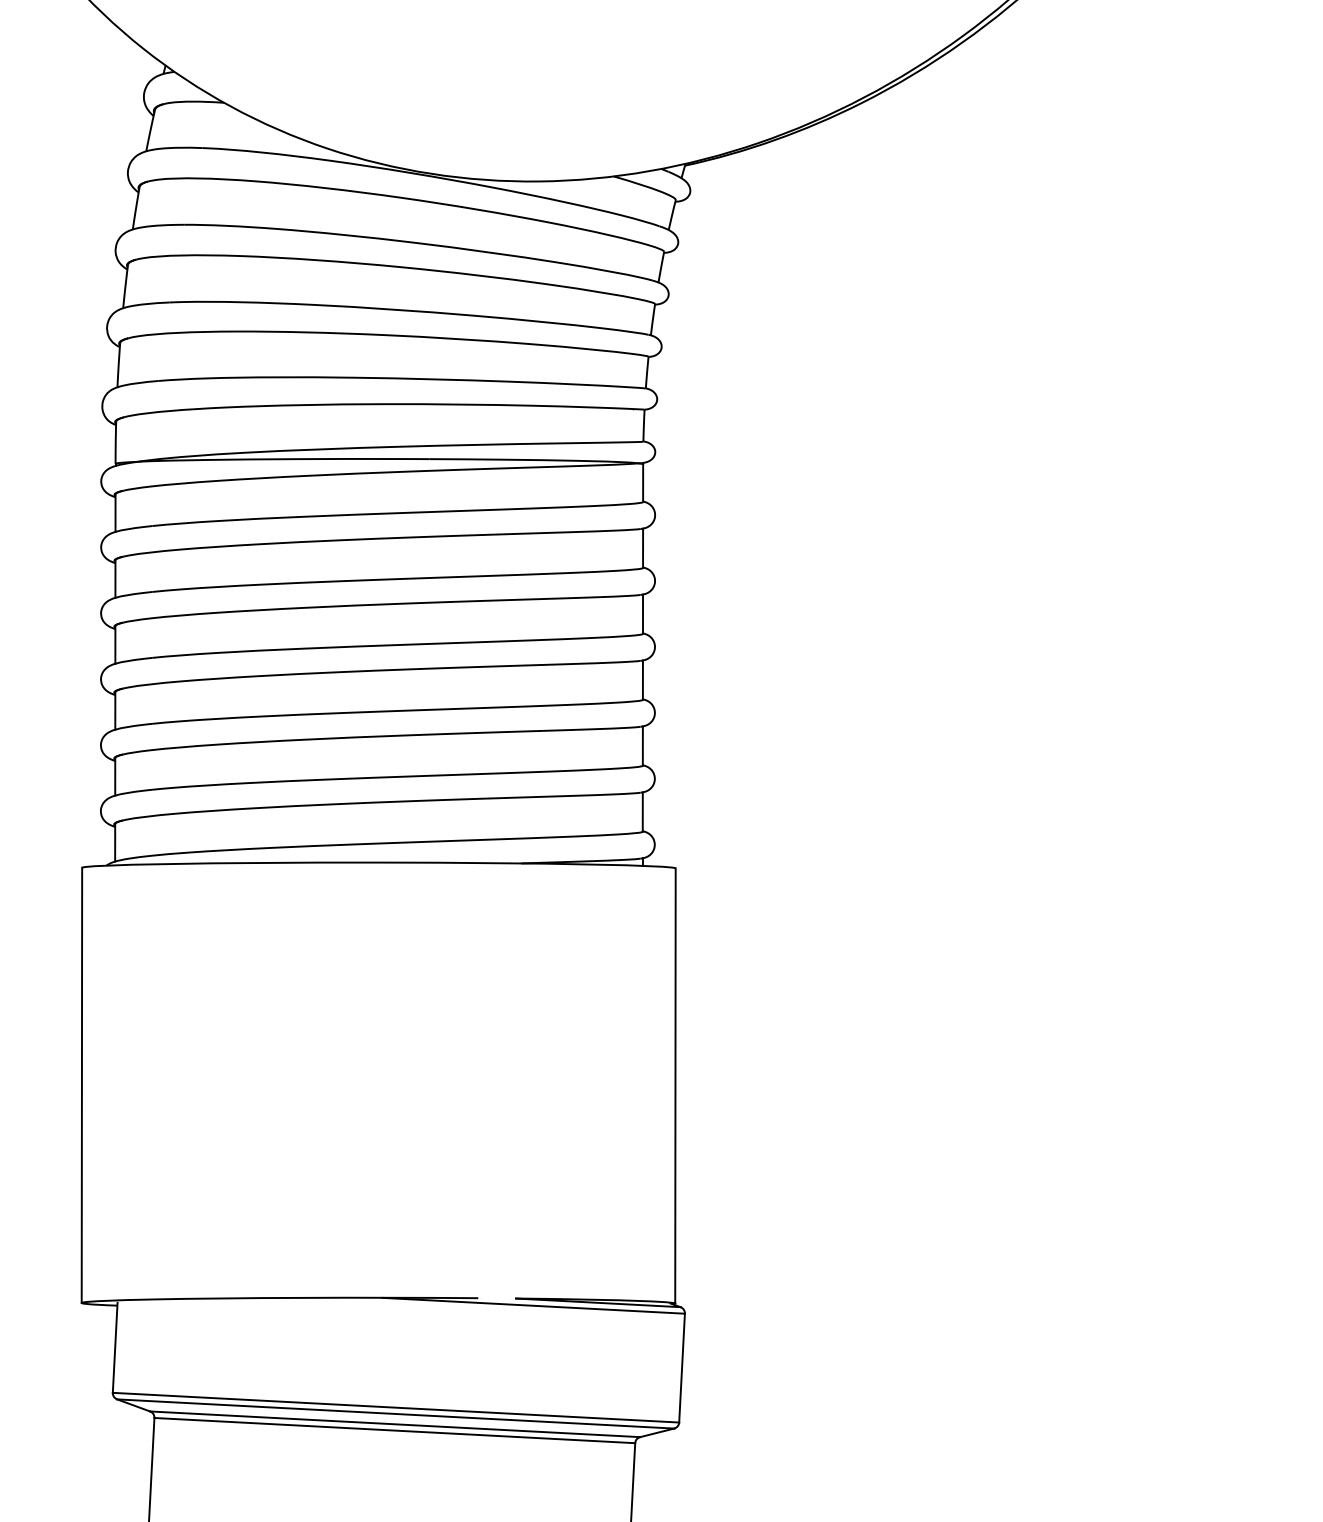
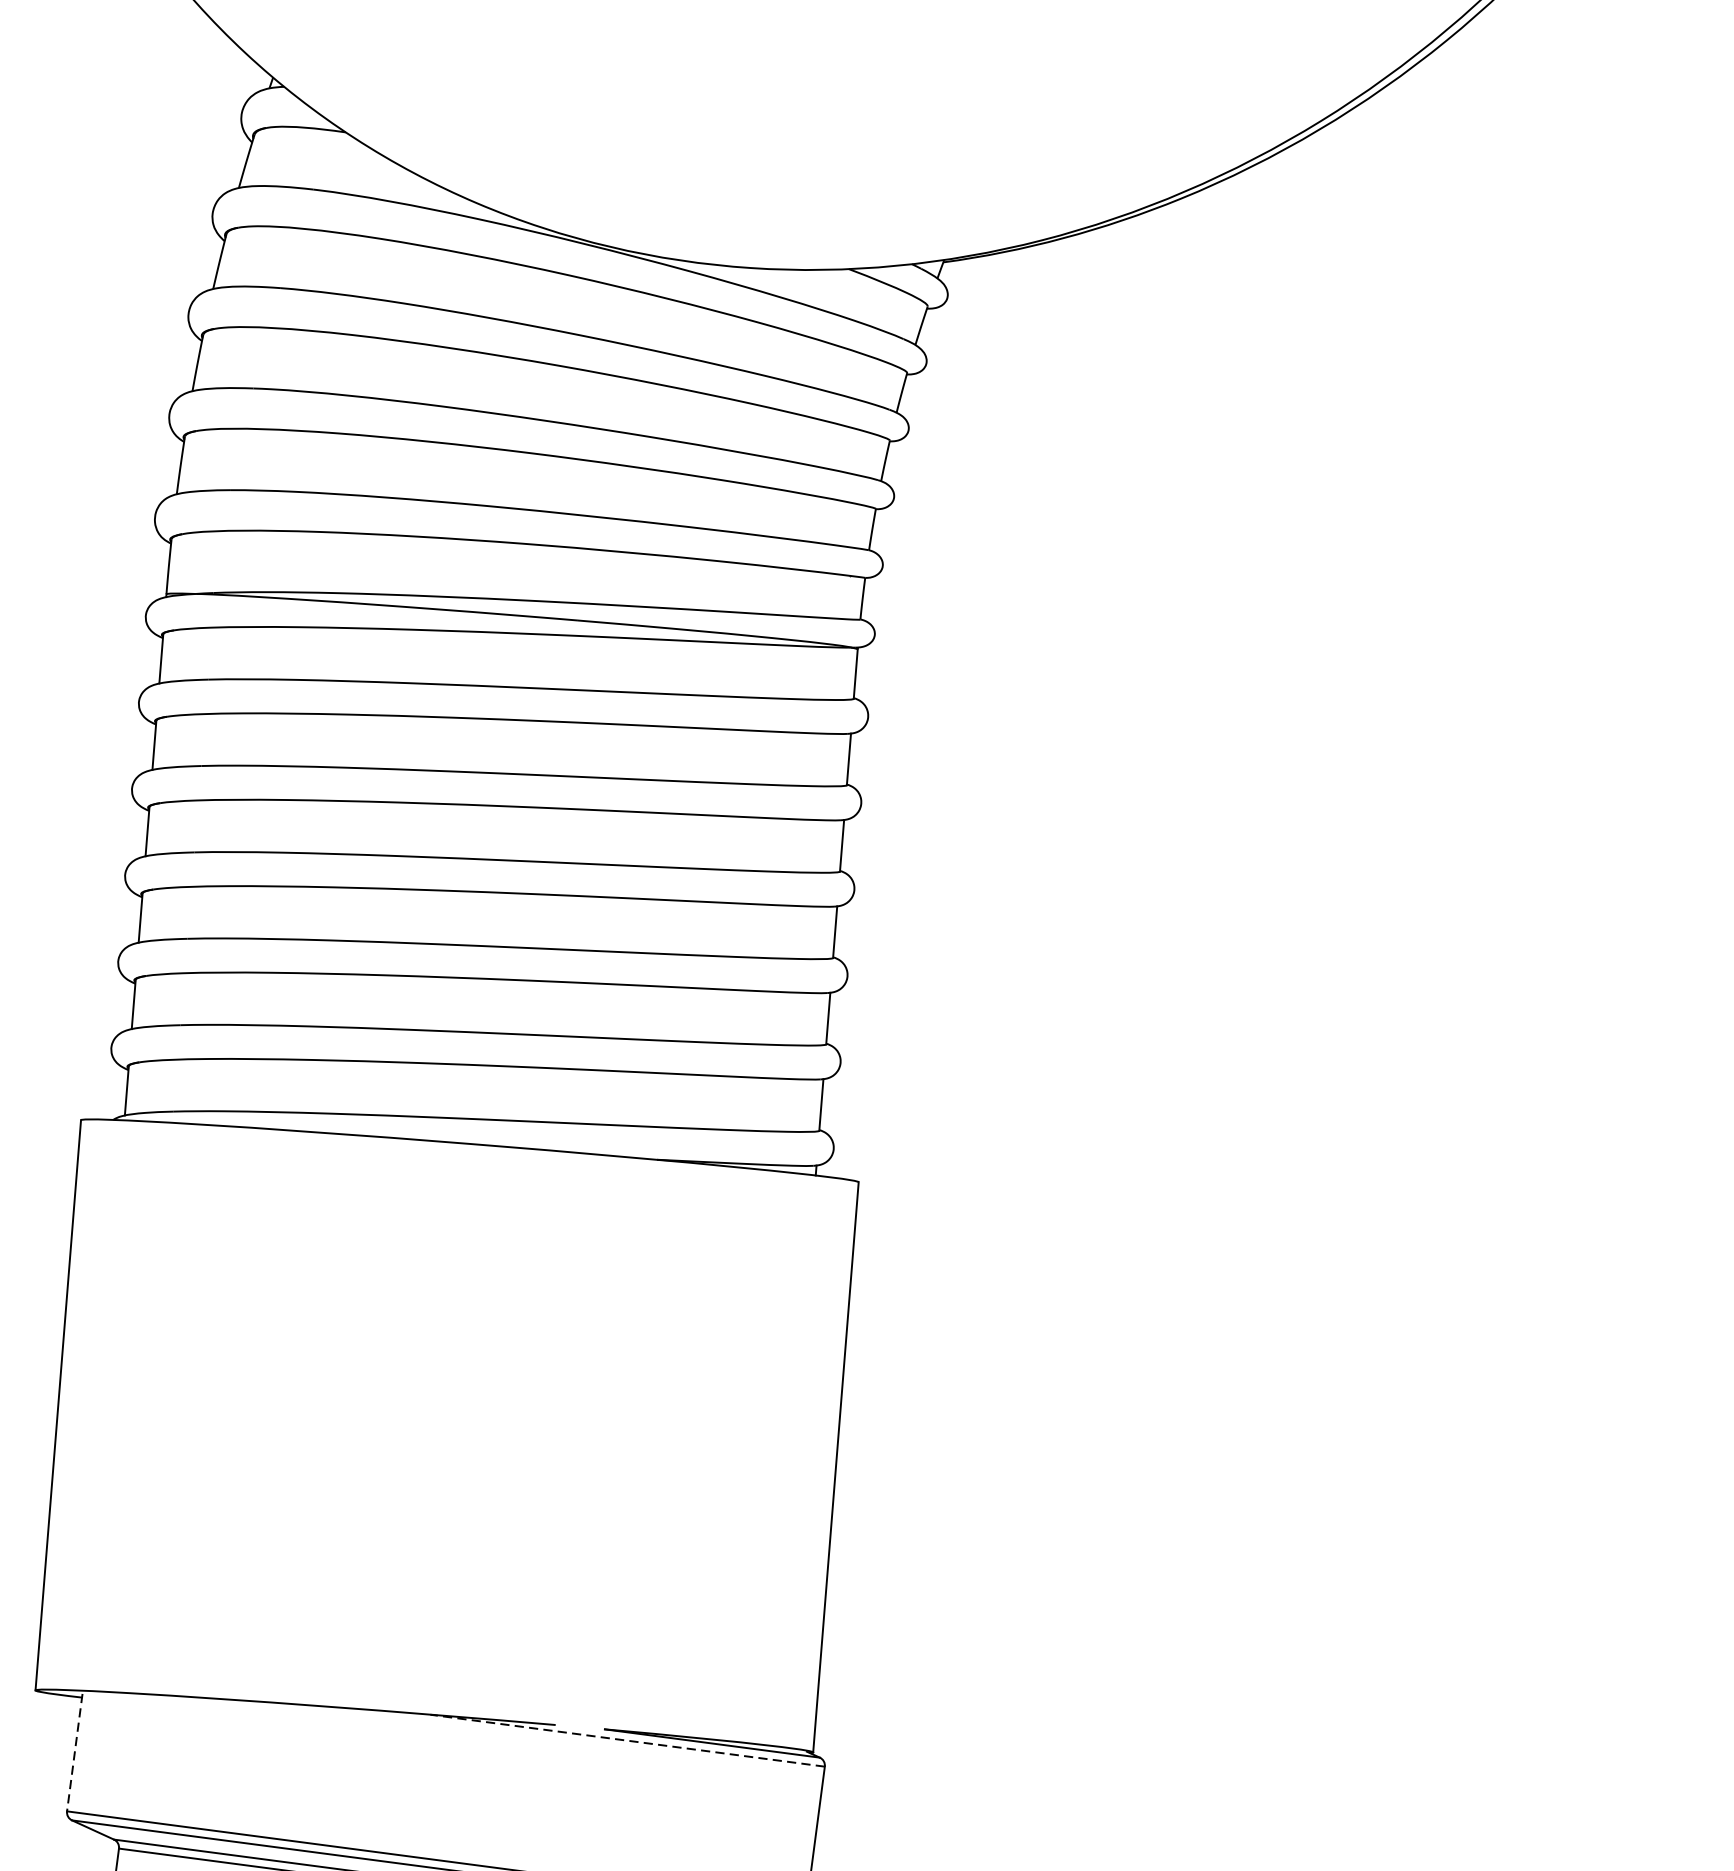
line: (533, 1305) -> (627, 1740), solid -> dashed
line: (115, 1348) -> (75, 1753), solid -> dashed

